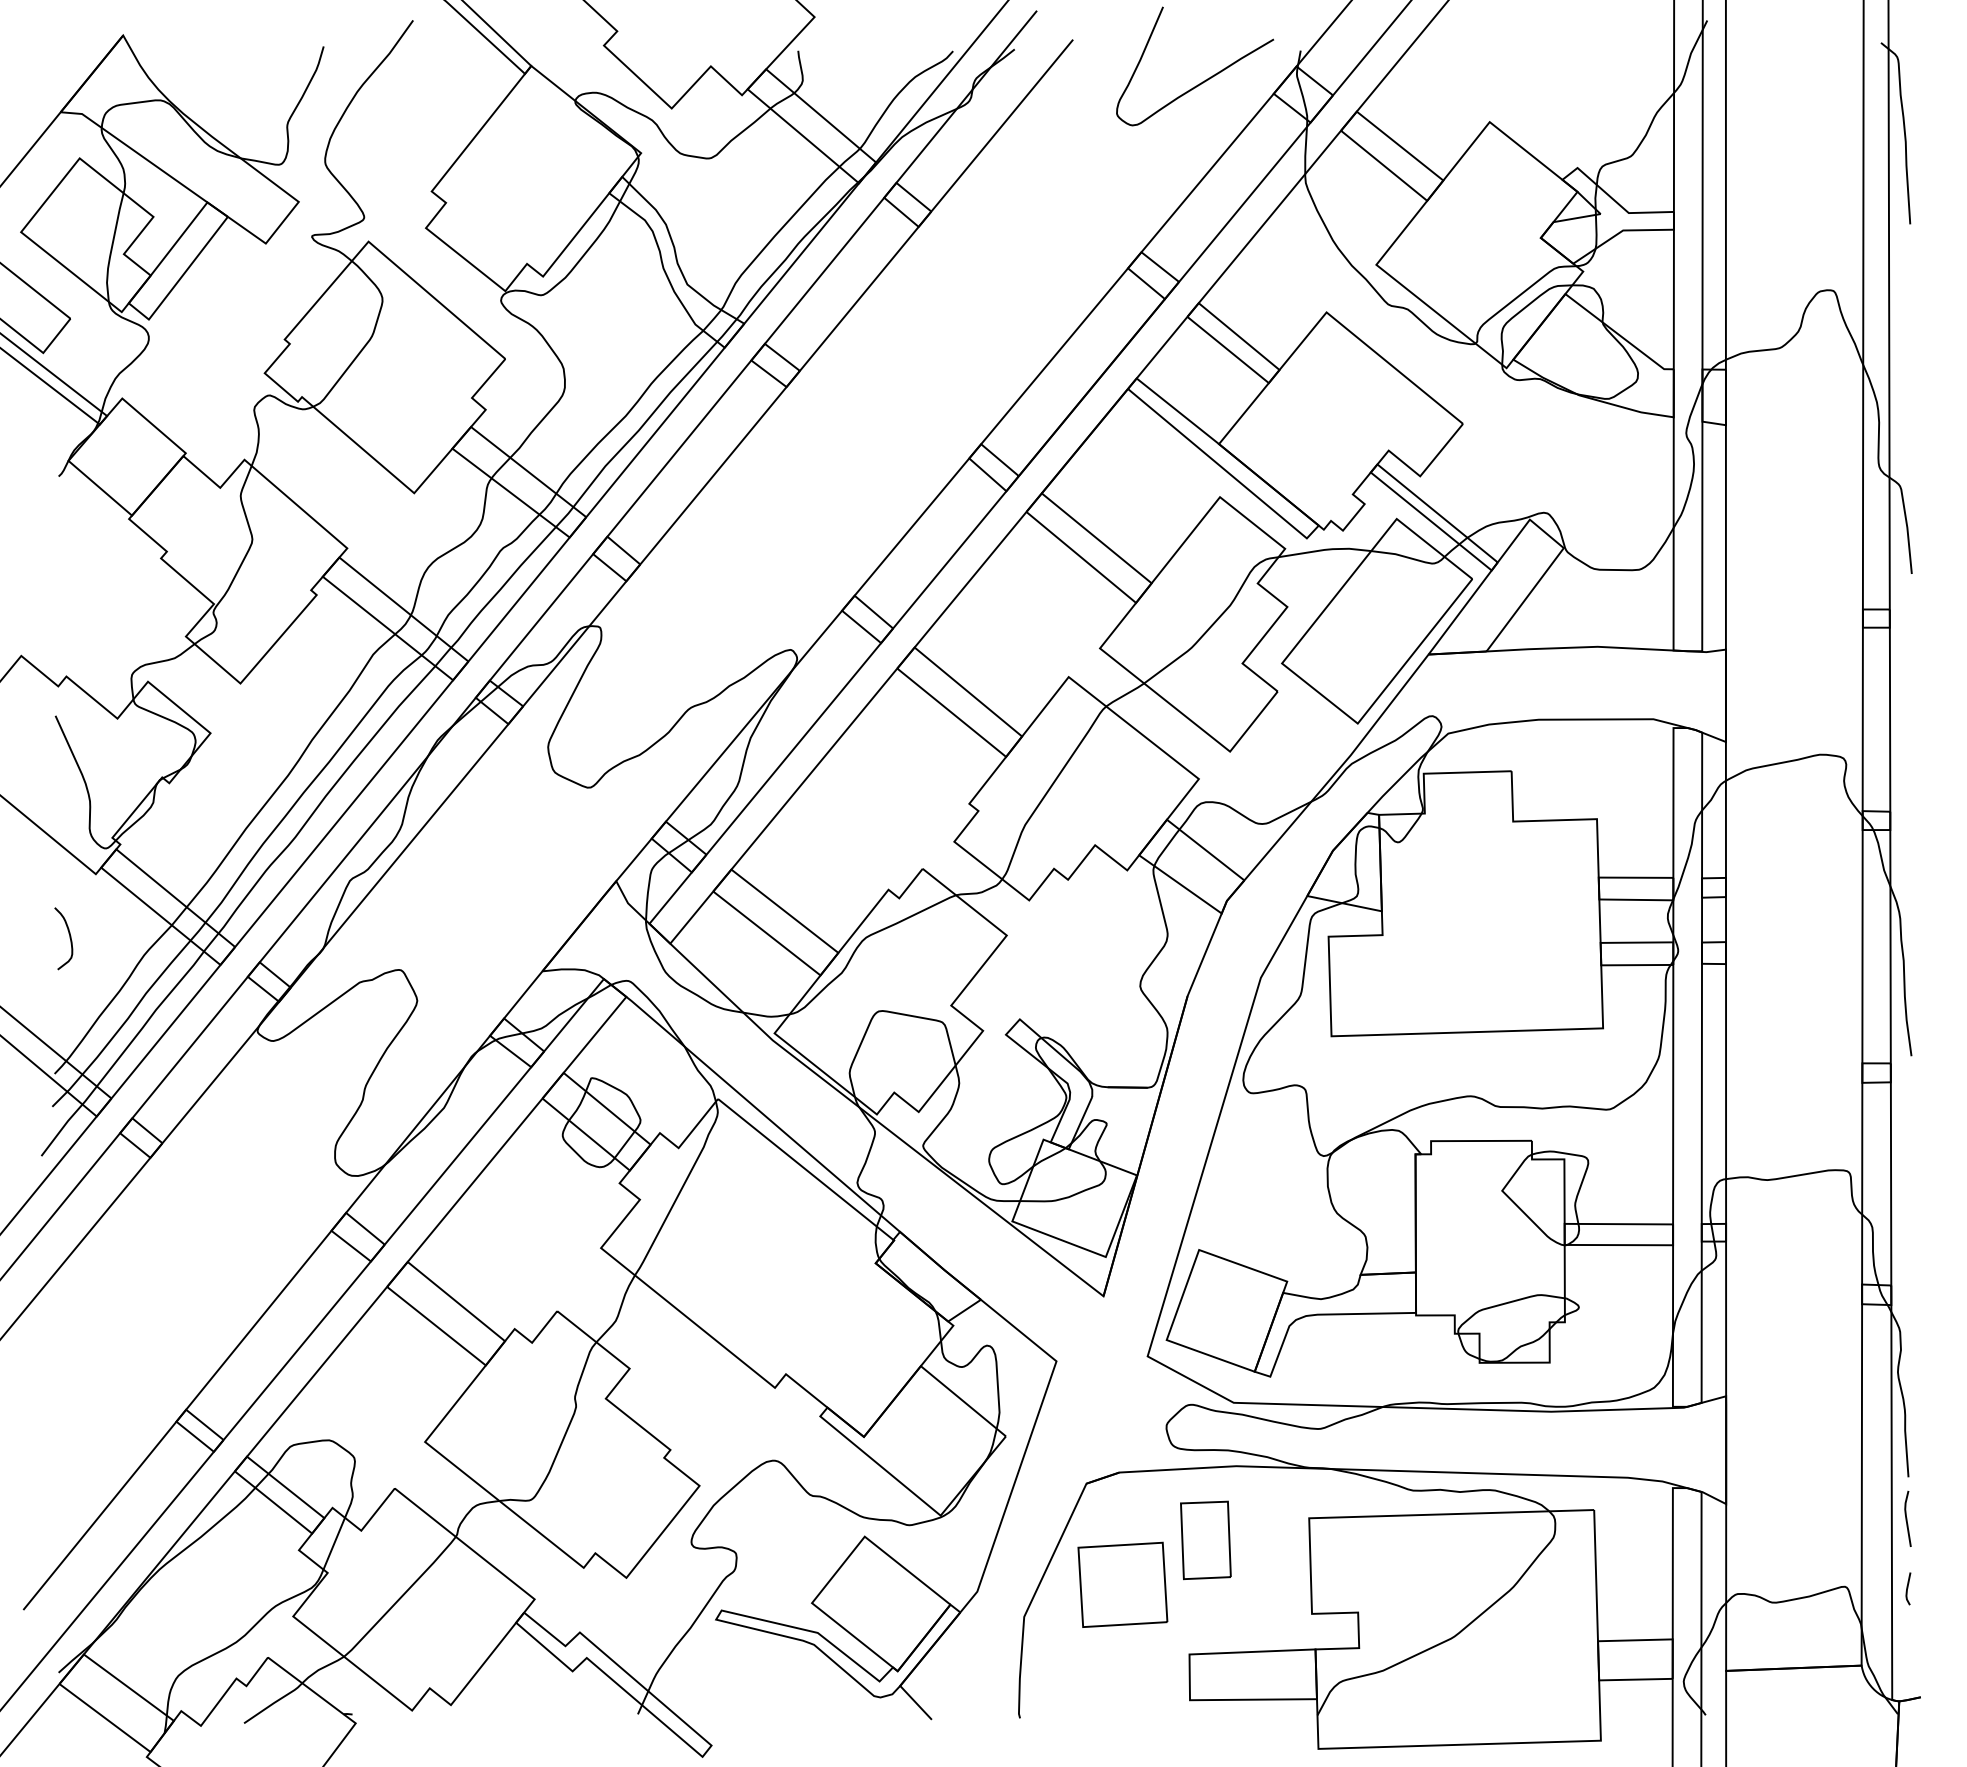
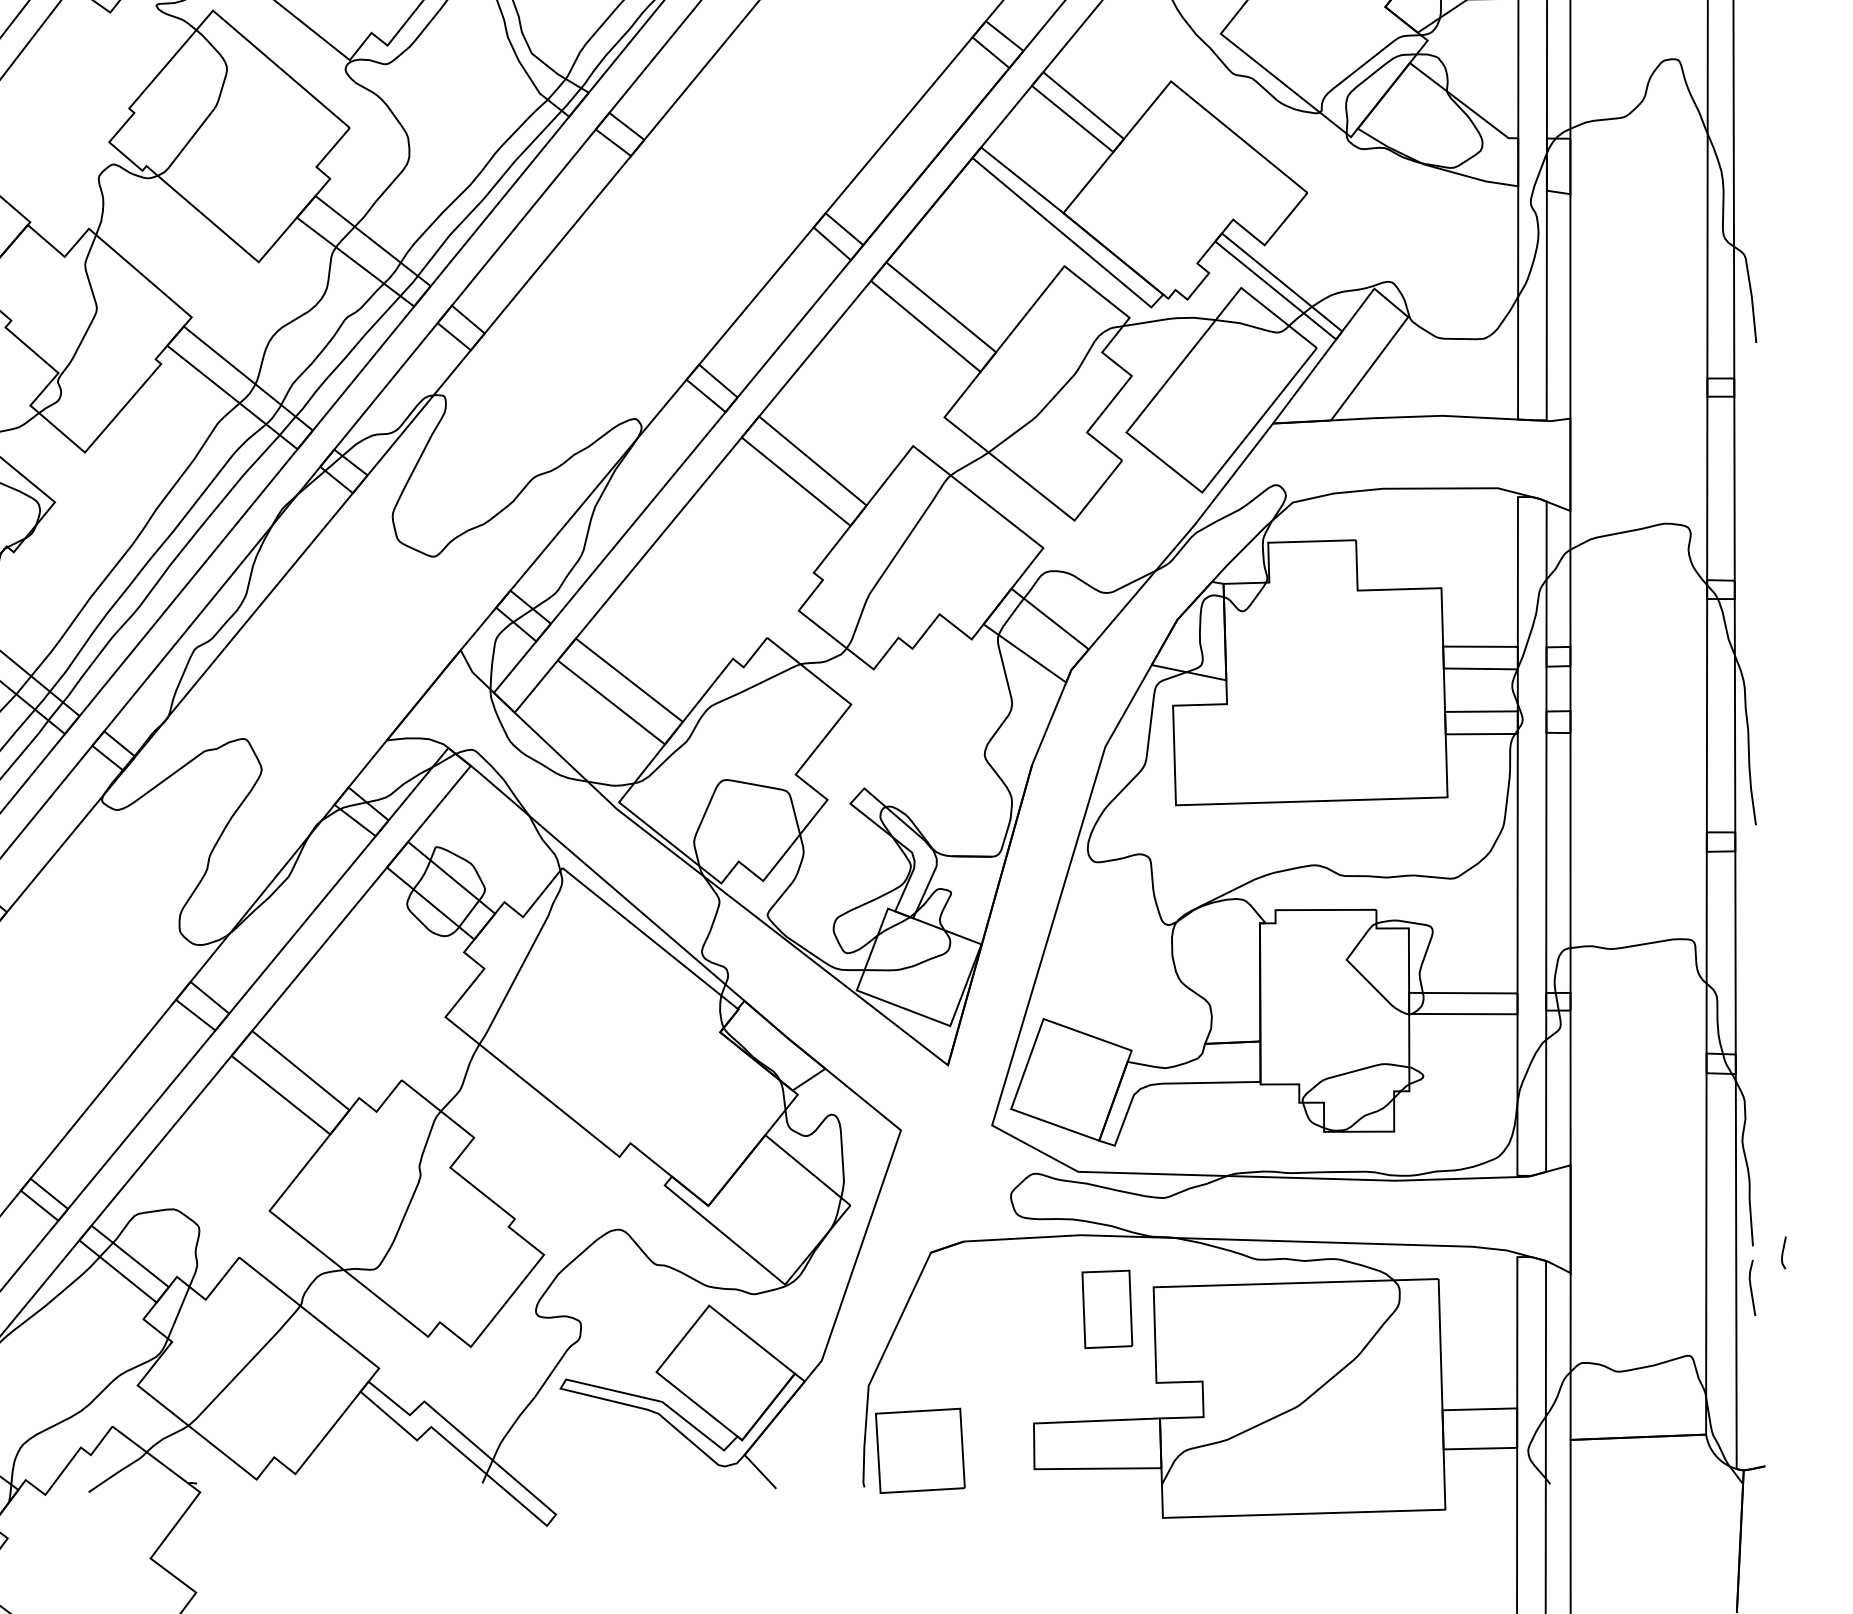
part: (1205, 1540) -> (1106, 1309), moved
part: (1122, 1584) -> (919, 1450), moved
line: (1908, 1588) -> (1783, 1252), moved

